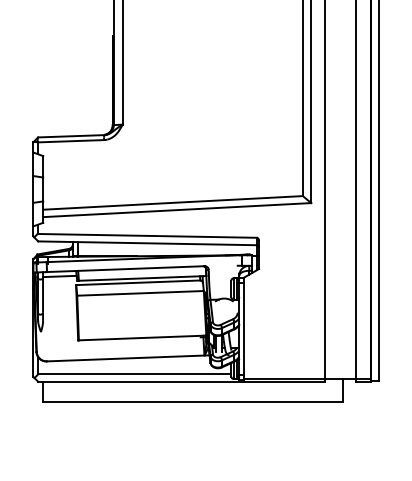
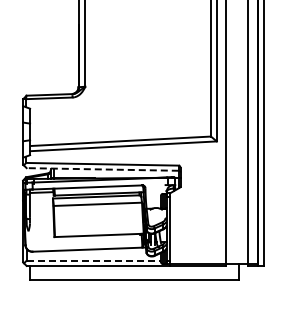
line: (147, 243) -> (102, 169), solid -> dashed
line: (135, 373) -> (94, 260), solid -> dashed

